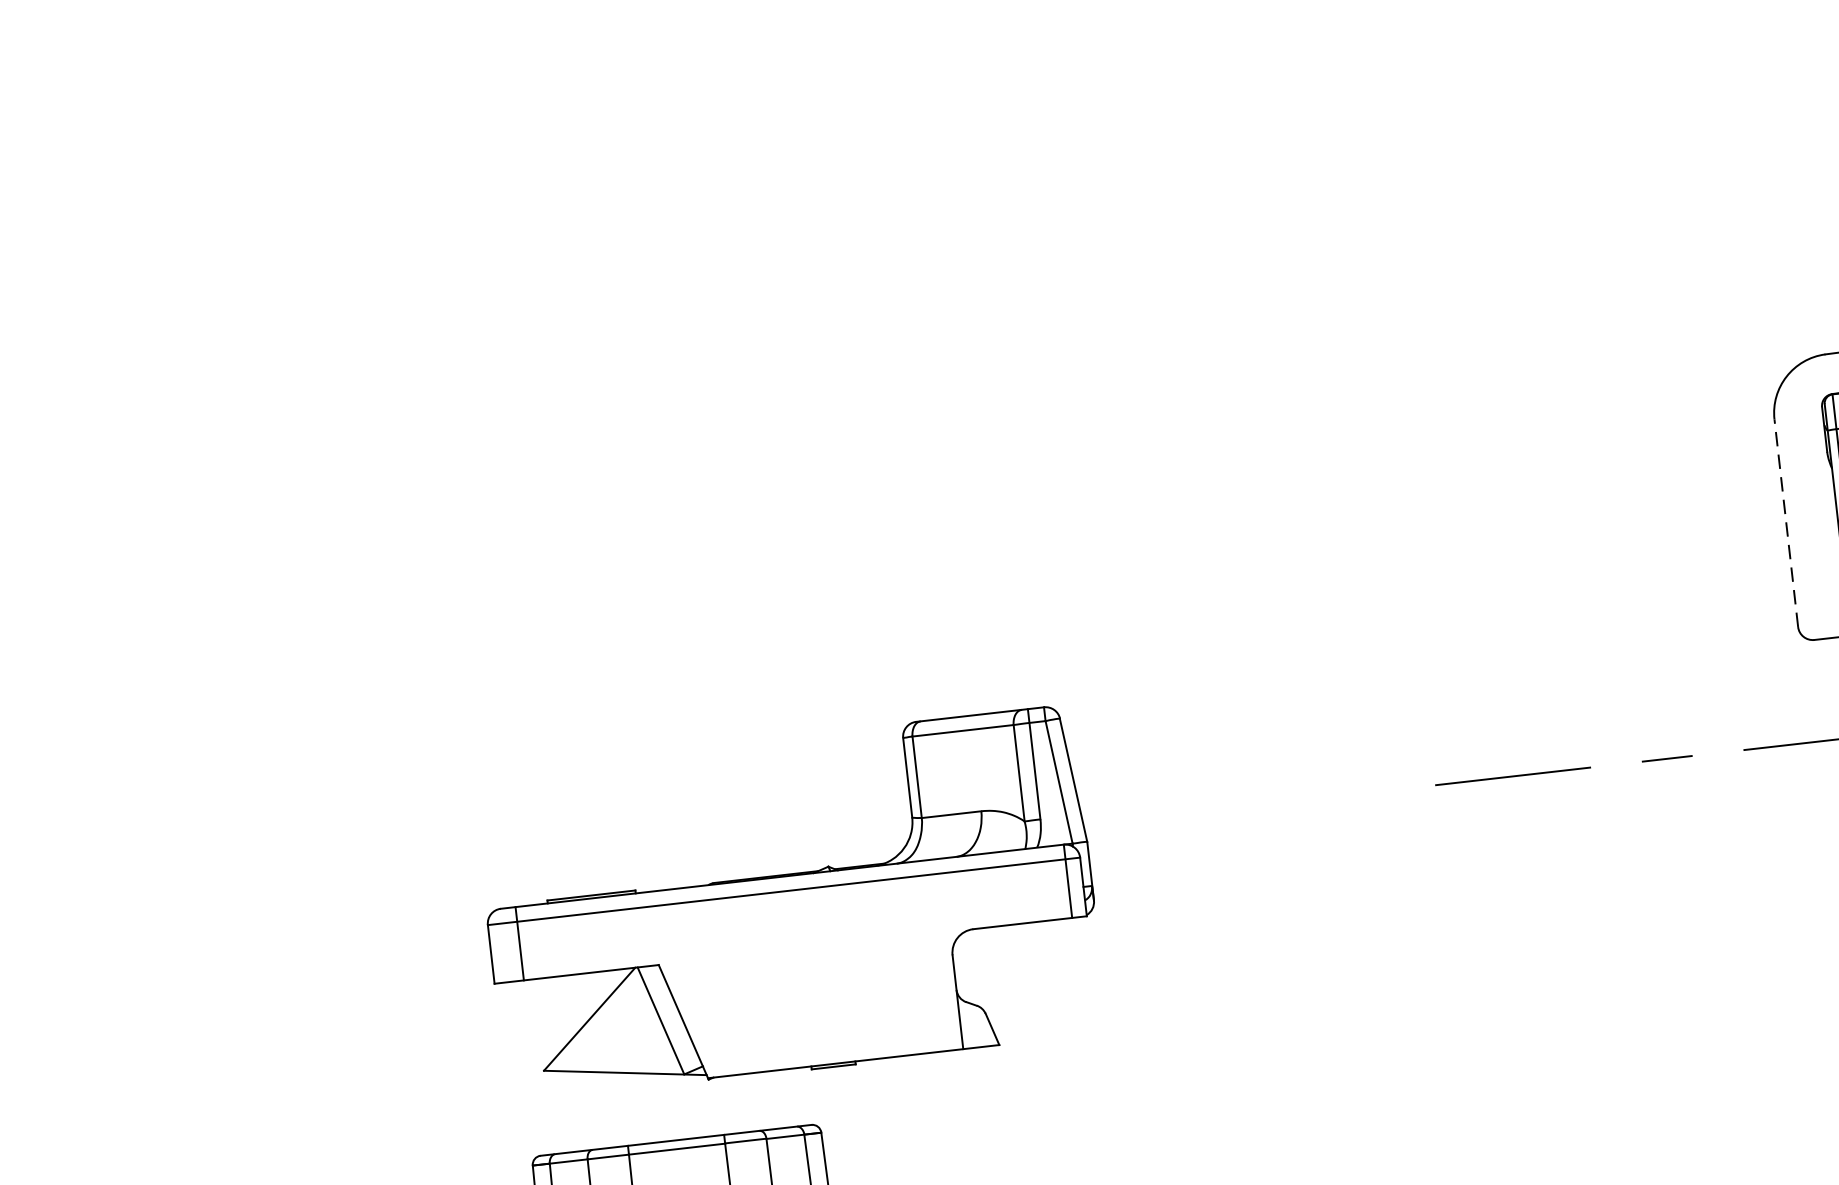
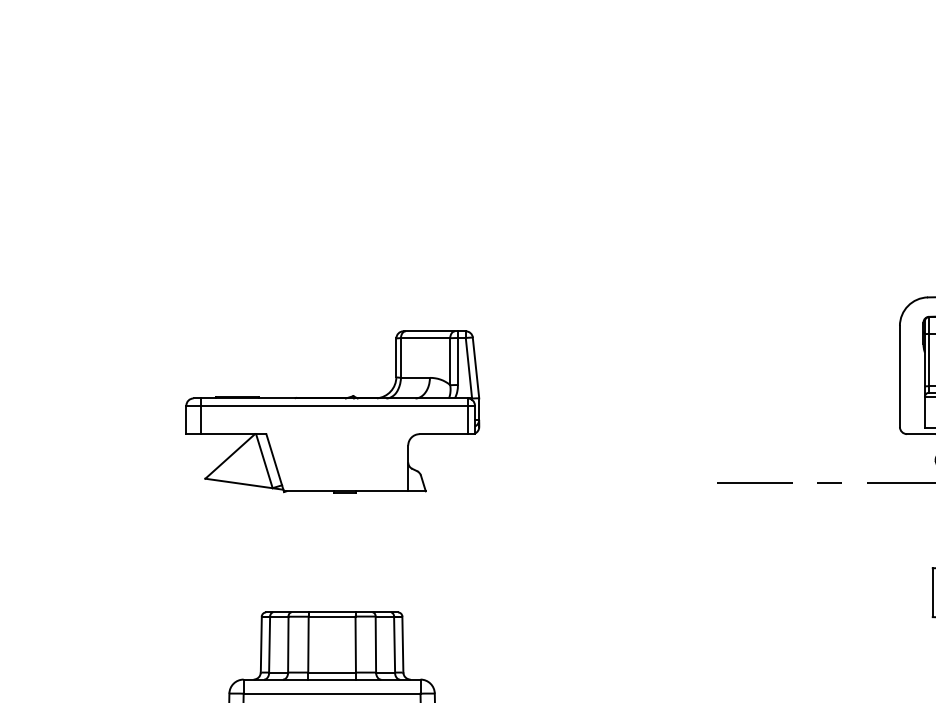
line: (1785, 523) -> (899, 376), dashed -> solid
part: (789, 903) -> (332, 411), moved

